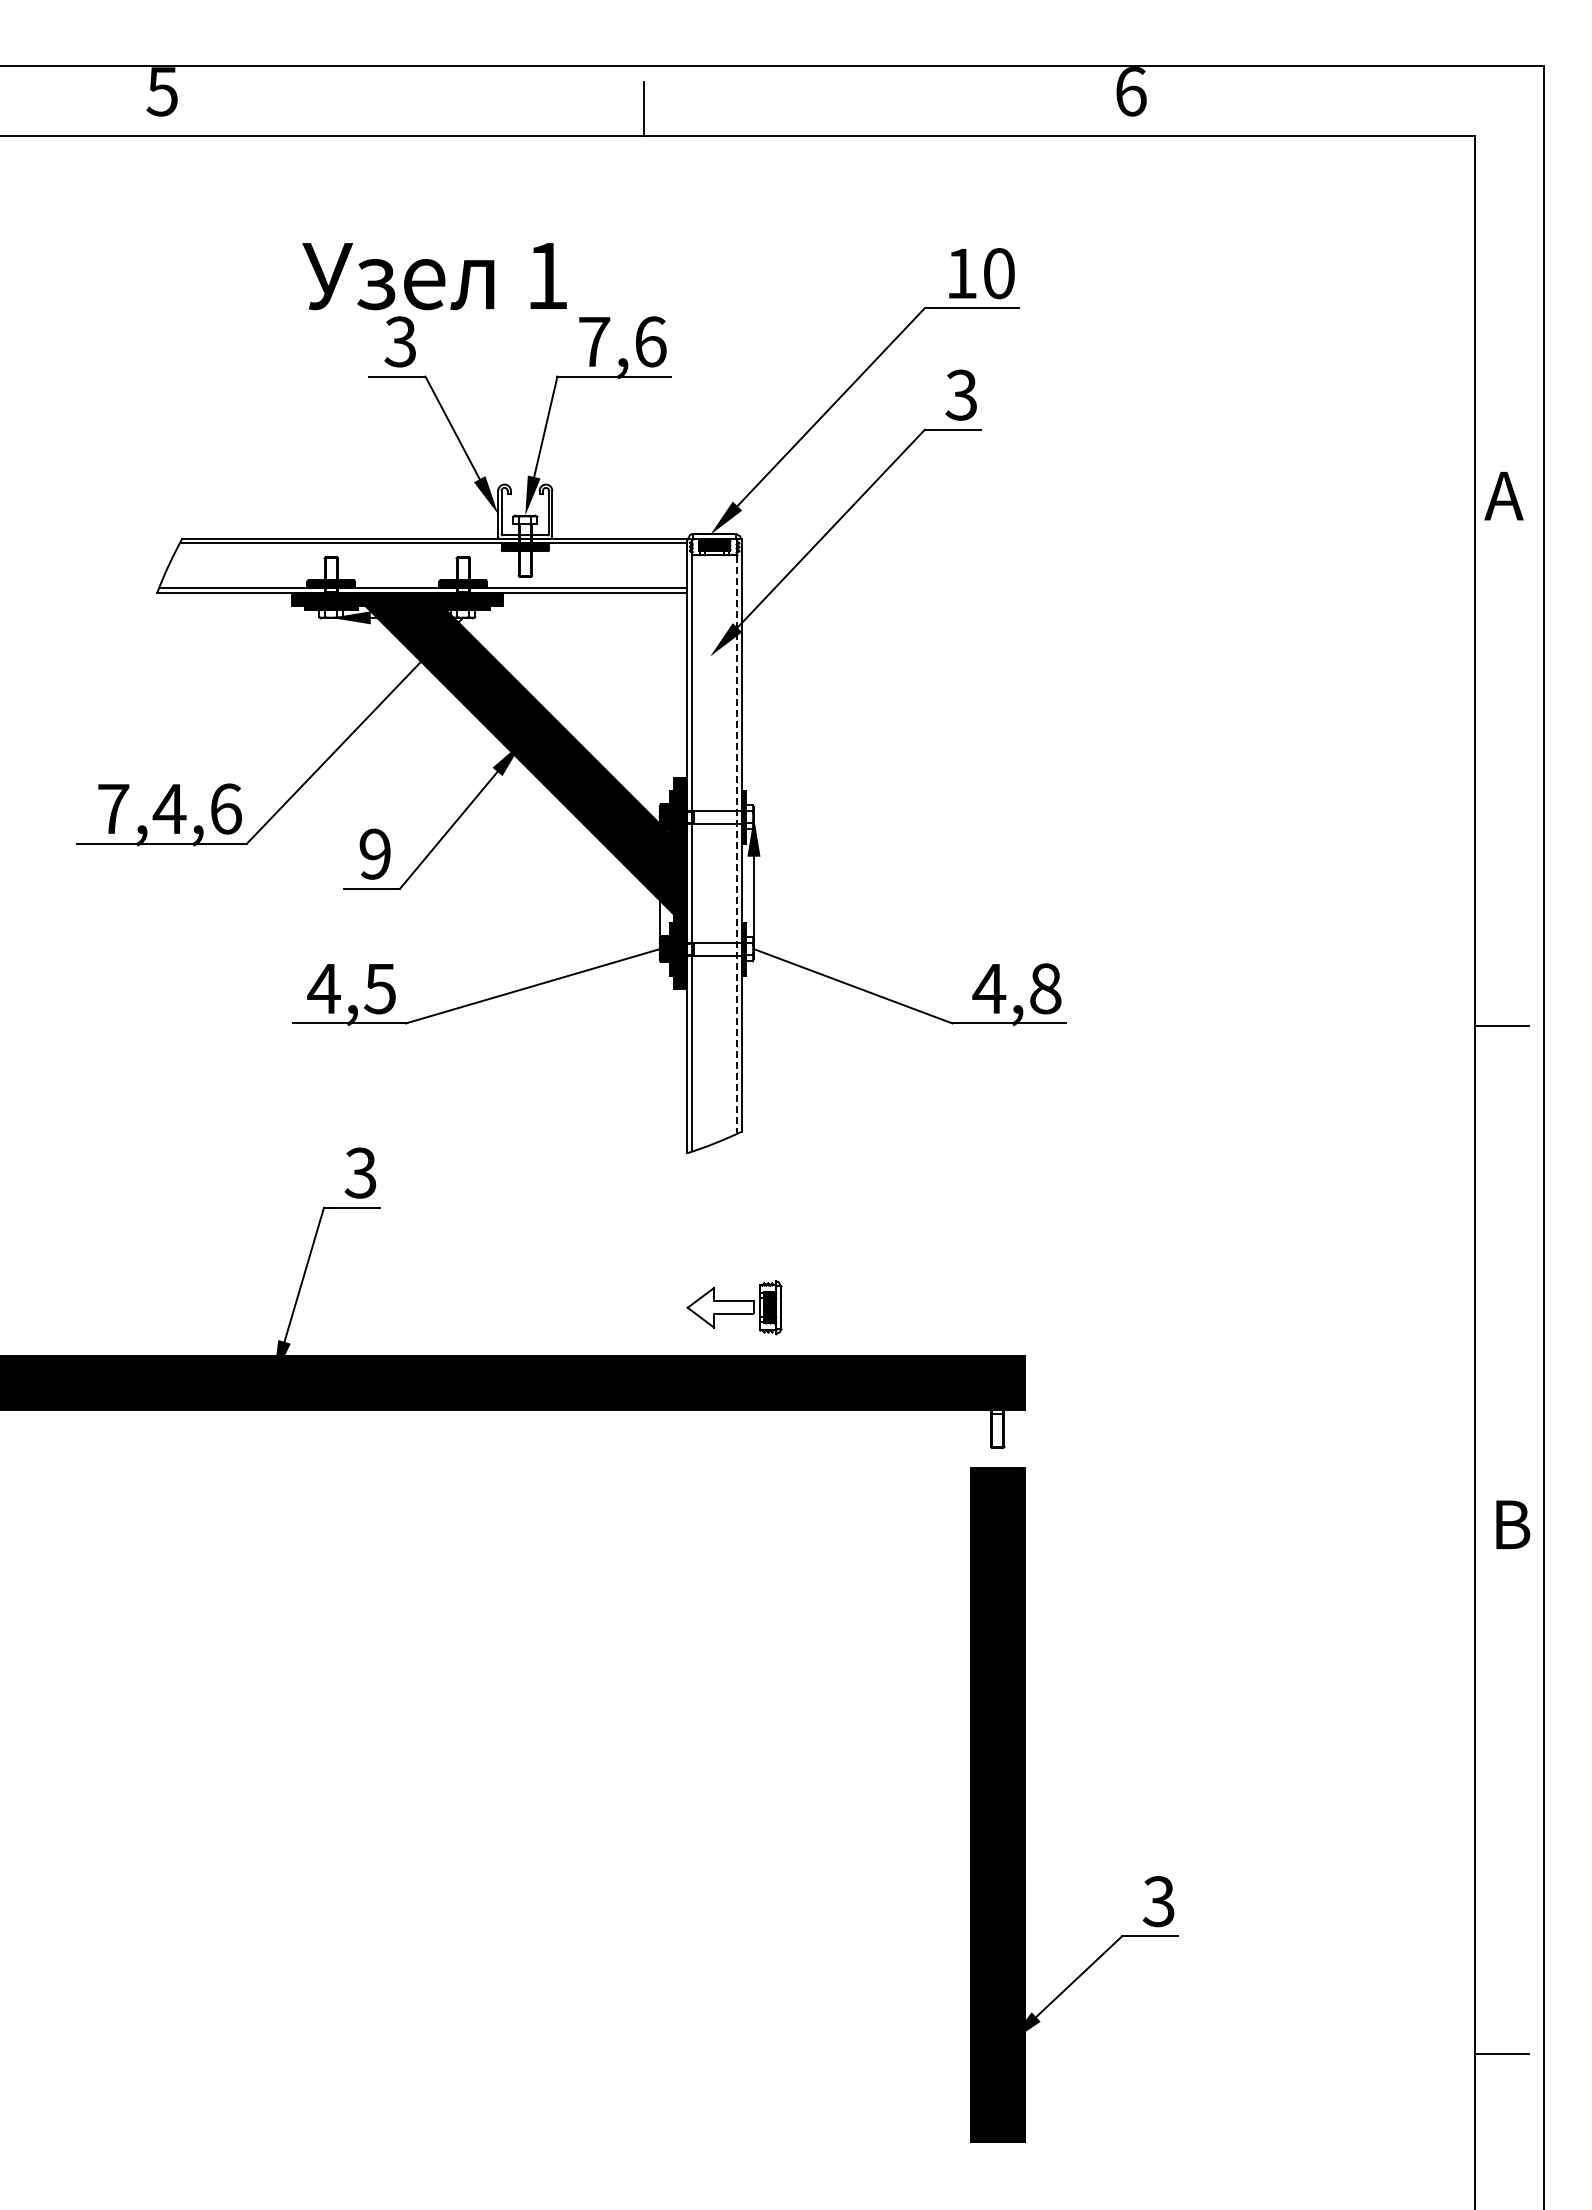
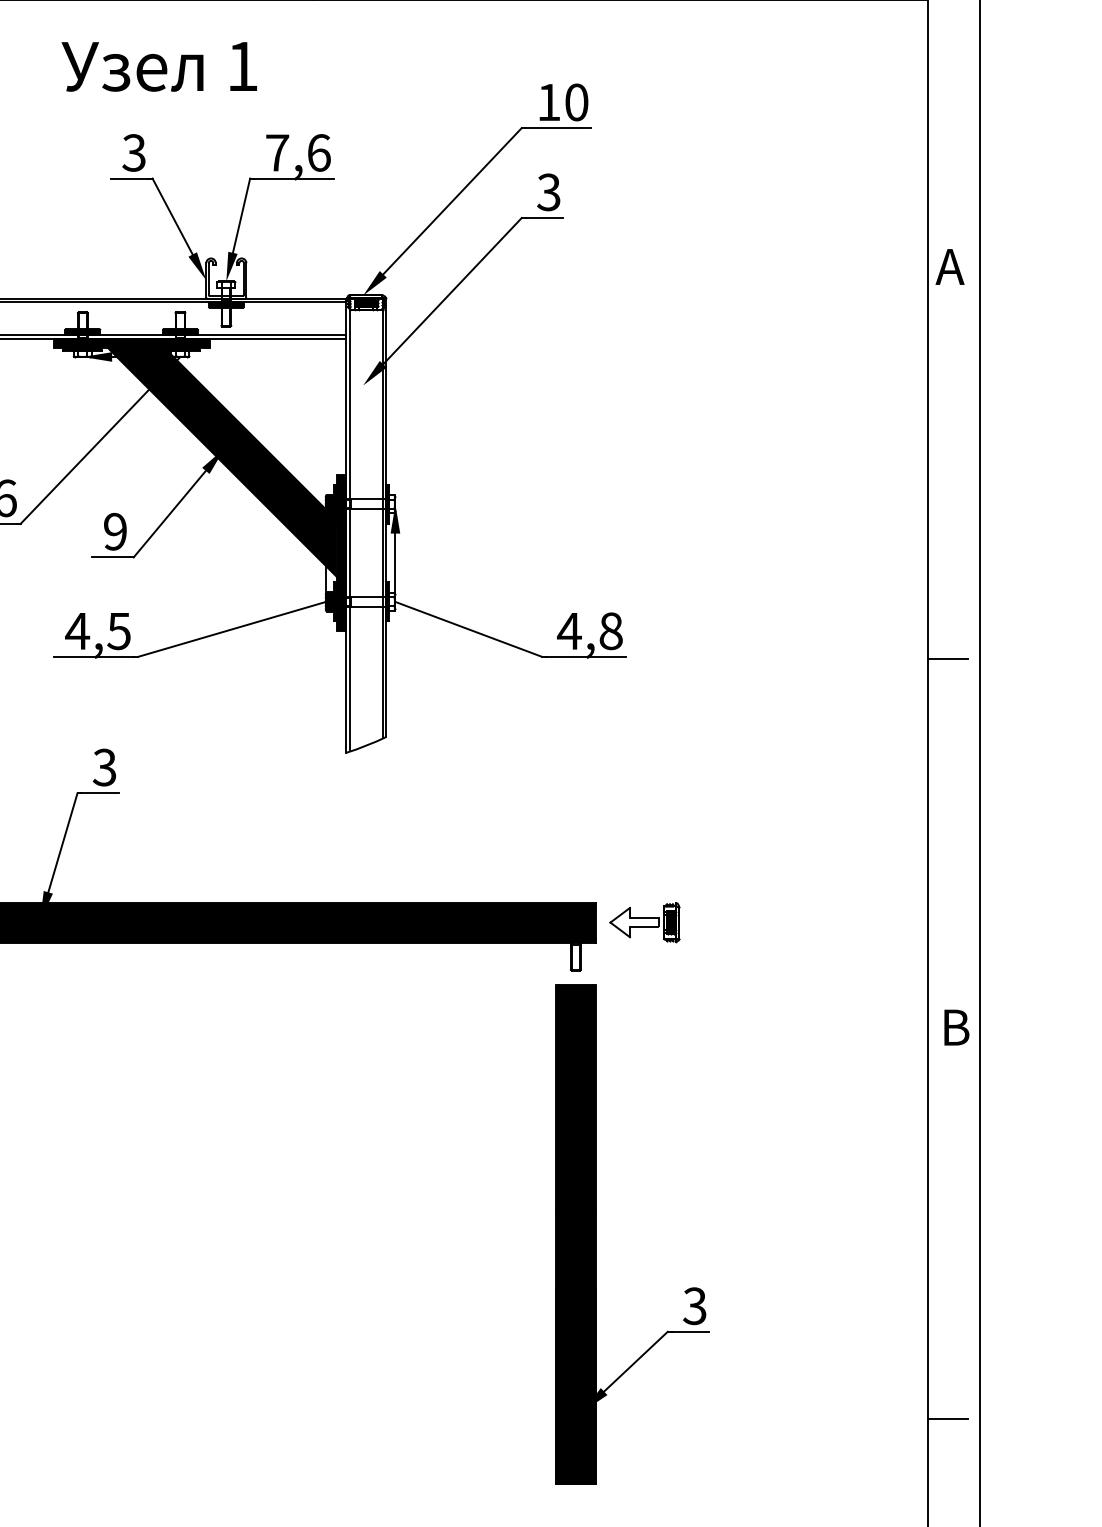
text: (434, 276) -> (159, 66), moved
line: (736, 833) -> (382, 516), dashed -> solid
part: (734, 1307) -> (645, 922), moved

